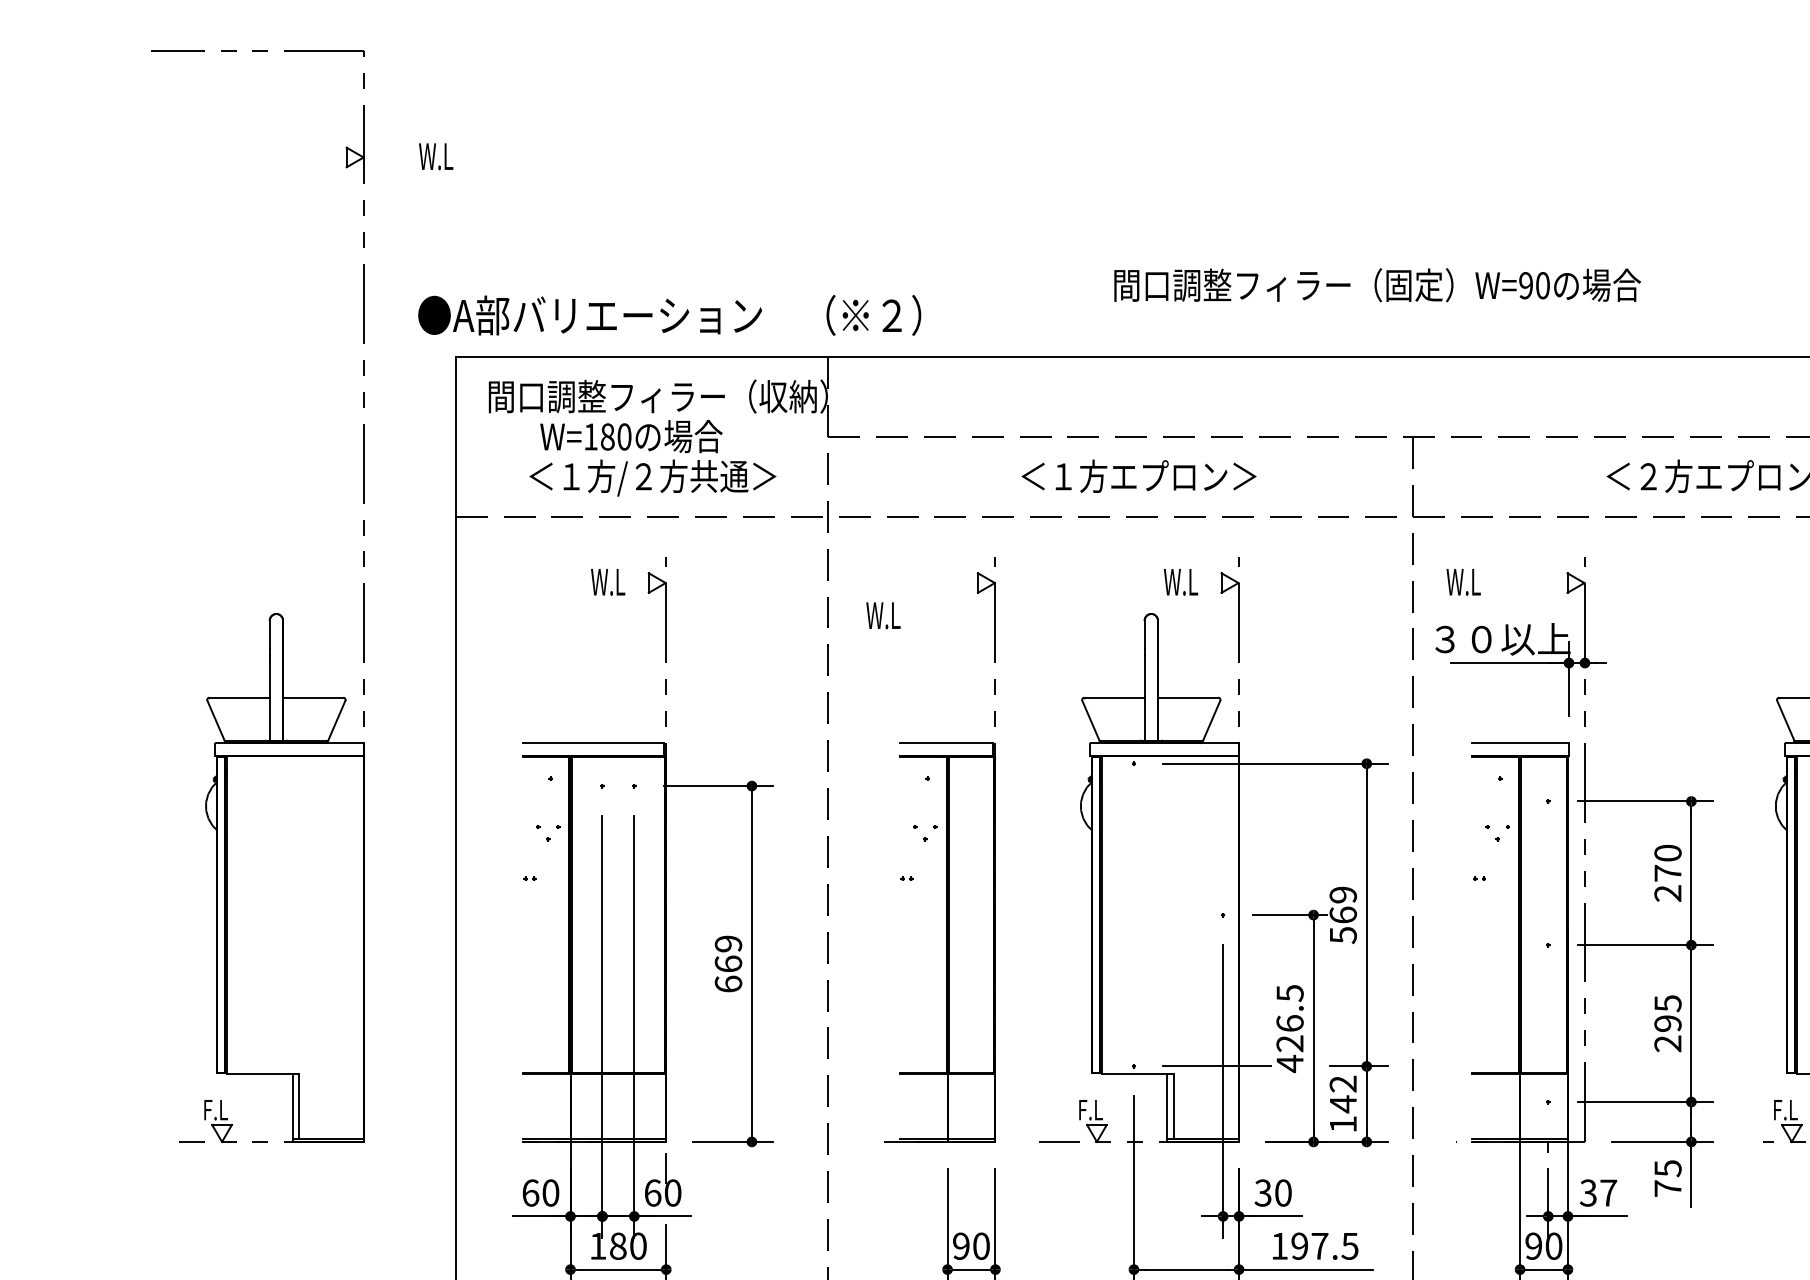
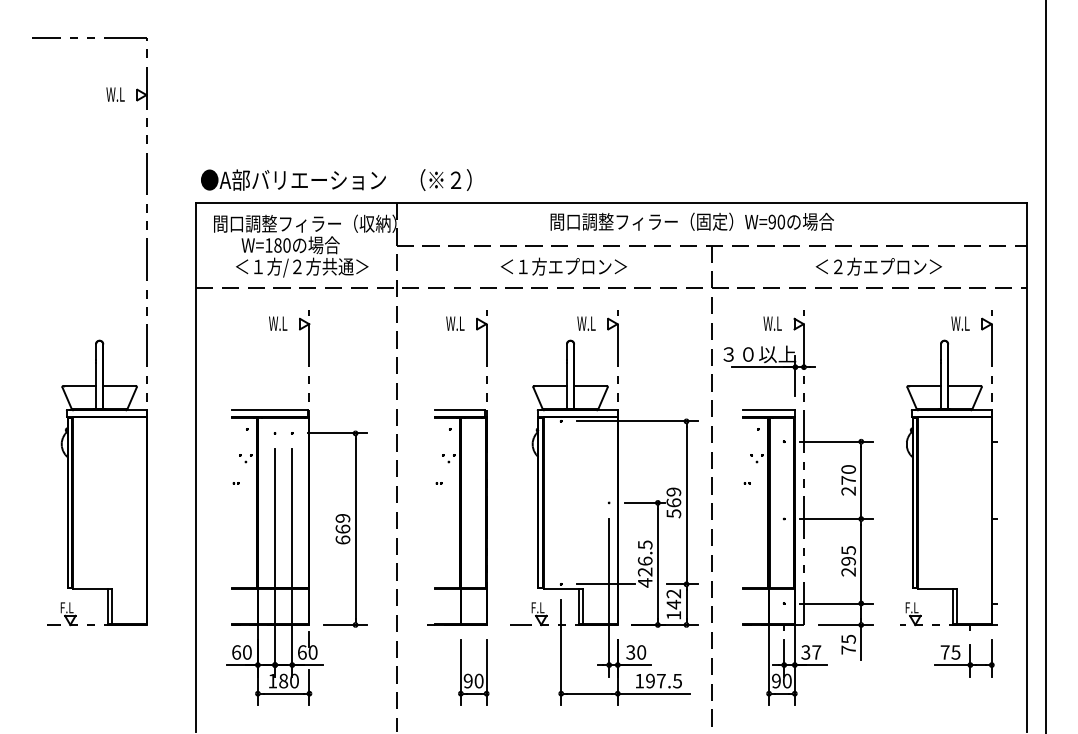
text: (435, 156) -> (115, 94), moved
text: (1376, 284) -> (691, 221), moved
text: (670, 314) -> (336, 179), moved
text: (1463, 581) -> (772, 323), moved
text: (883, 615) -> (455, 323), moved

